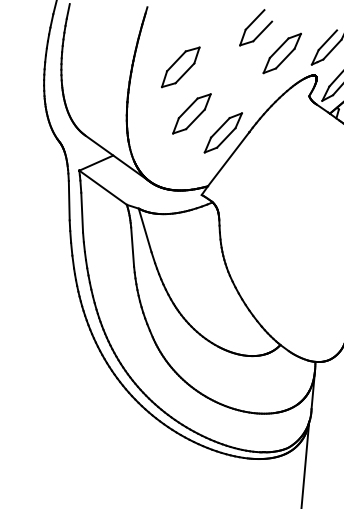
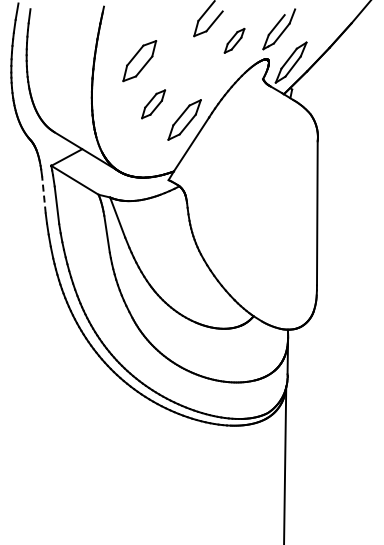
part: (282, 53) -> (234, 40), size x0.6
part: (191, 114) -> (153, 104), size x0.7
line: (68, 200) -> (43, 194), solid -> dashed

